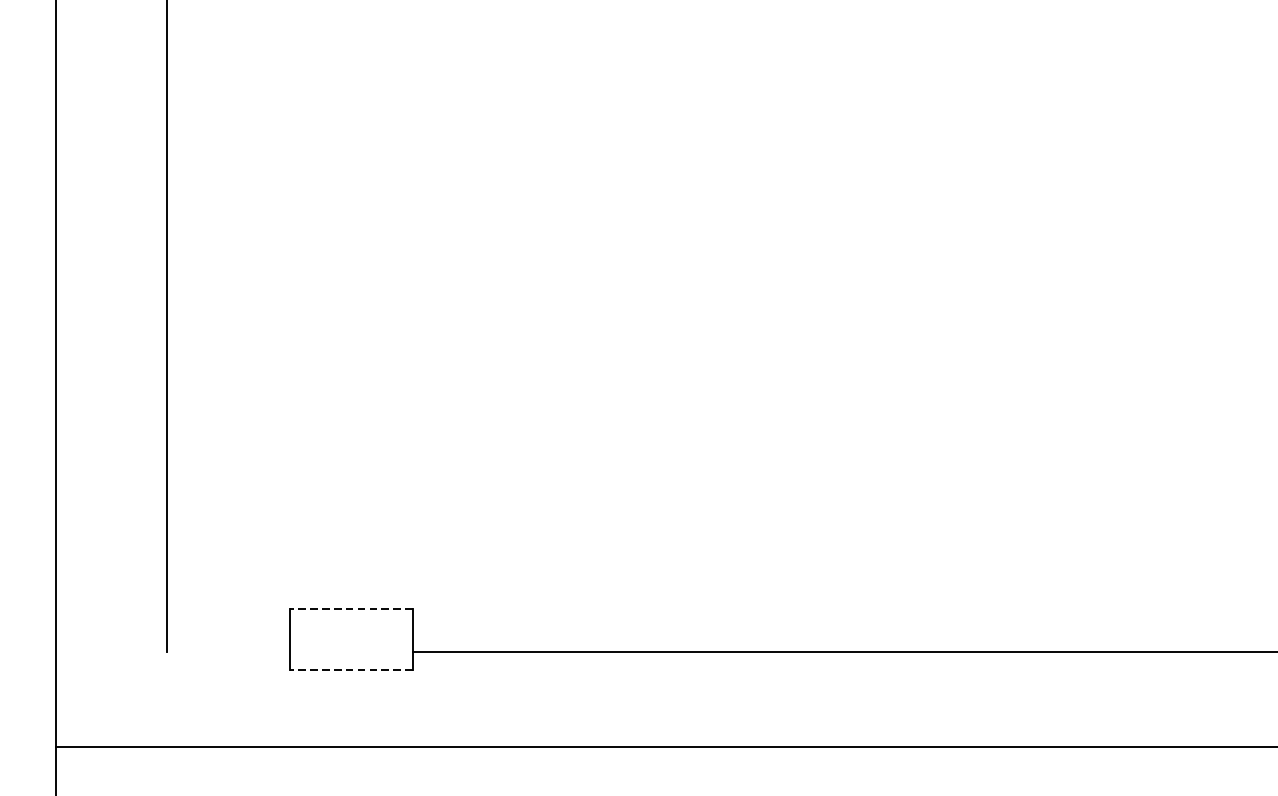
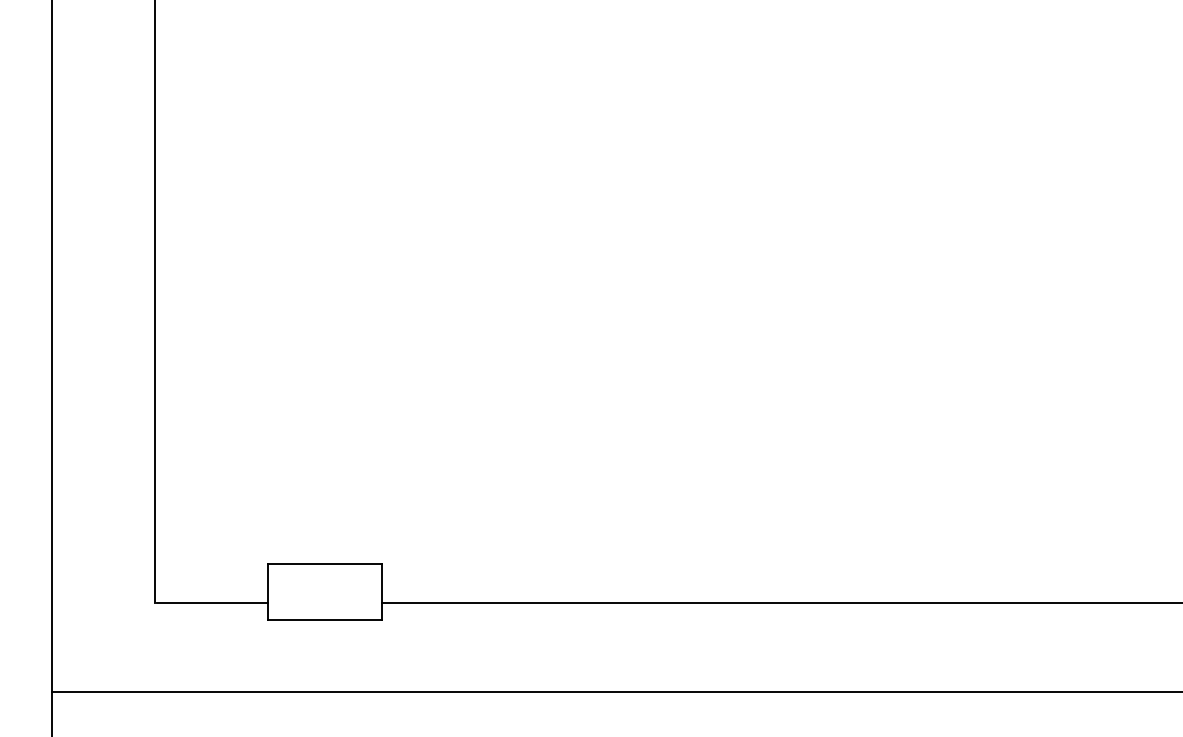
line: (351, 608) -> (325, 563), dashed -> solid
line: (229, 651) -> (212, 603), added
line: (351, 670) -> (325, 620), dashed -> solid

